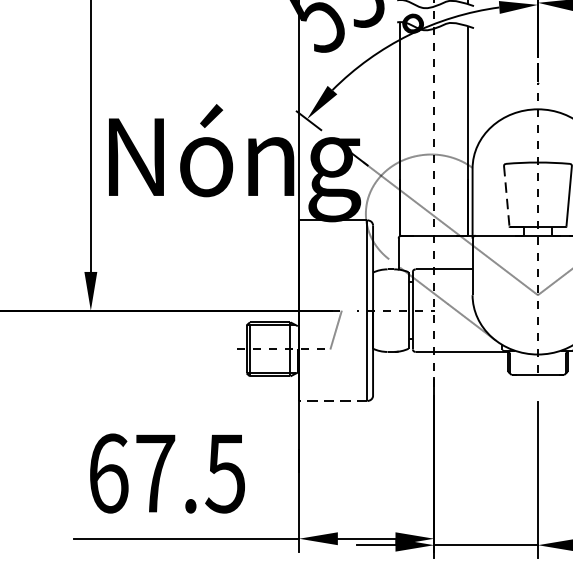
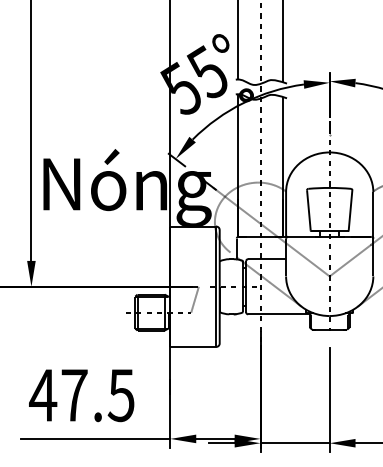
line: (506, 196) -> (308, 210), dashed -> solid
line: (333, 401) -> (193, 347), dashed -> solid
text: (108, 473) -> (43, 395), 67.5 -> 47.5

